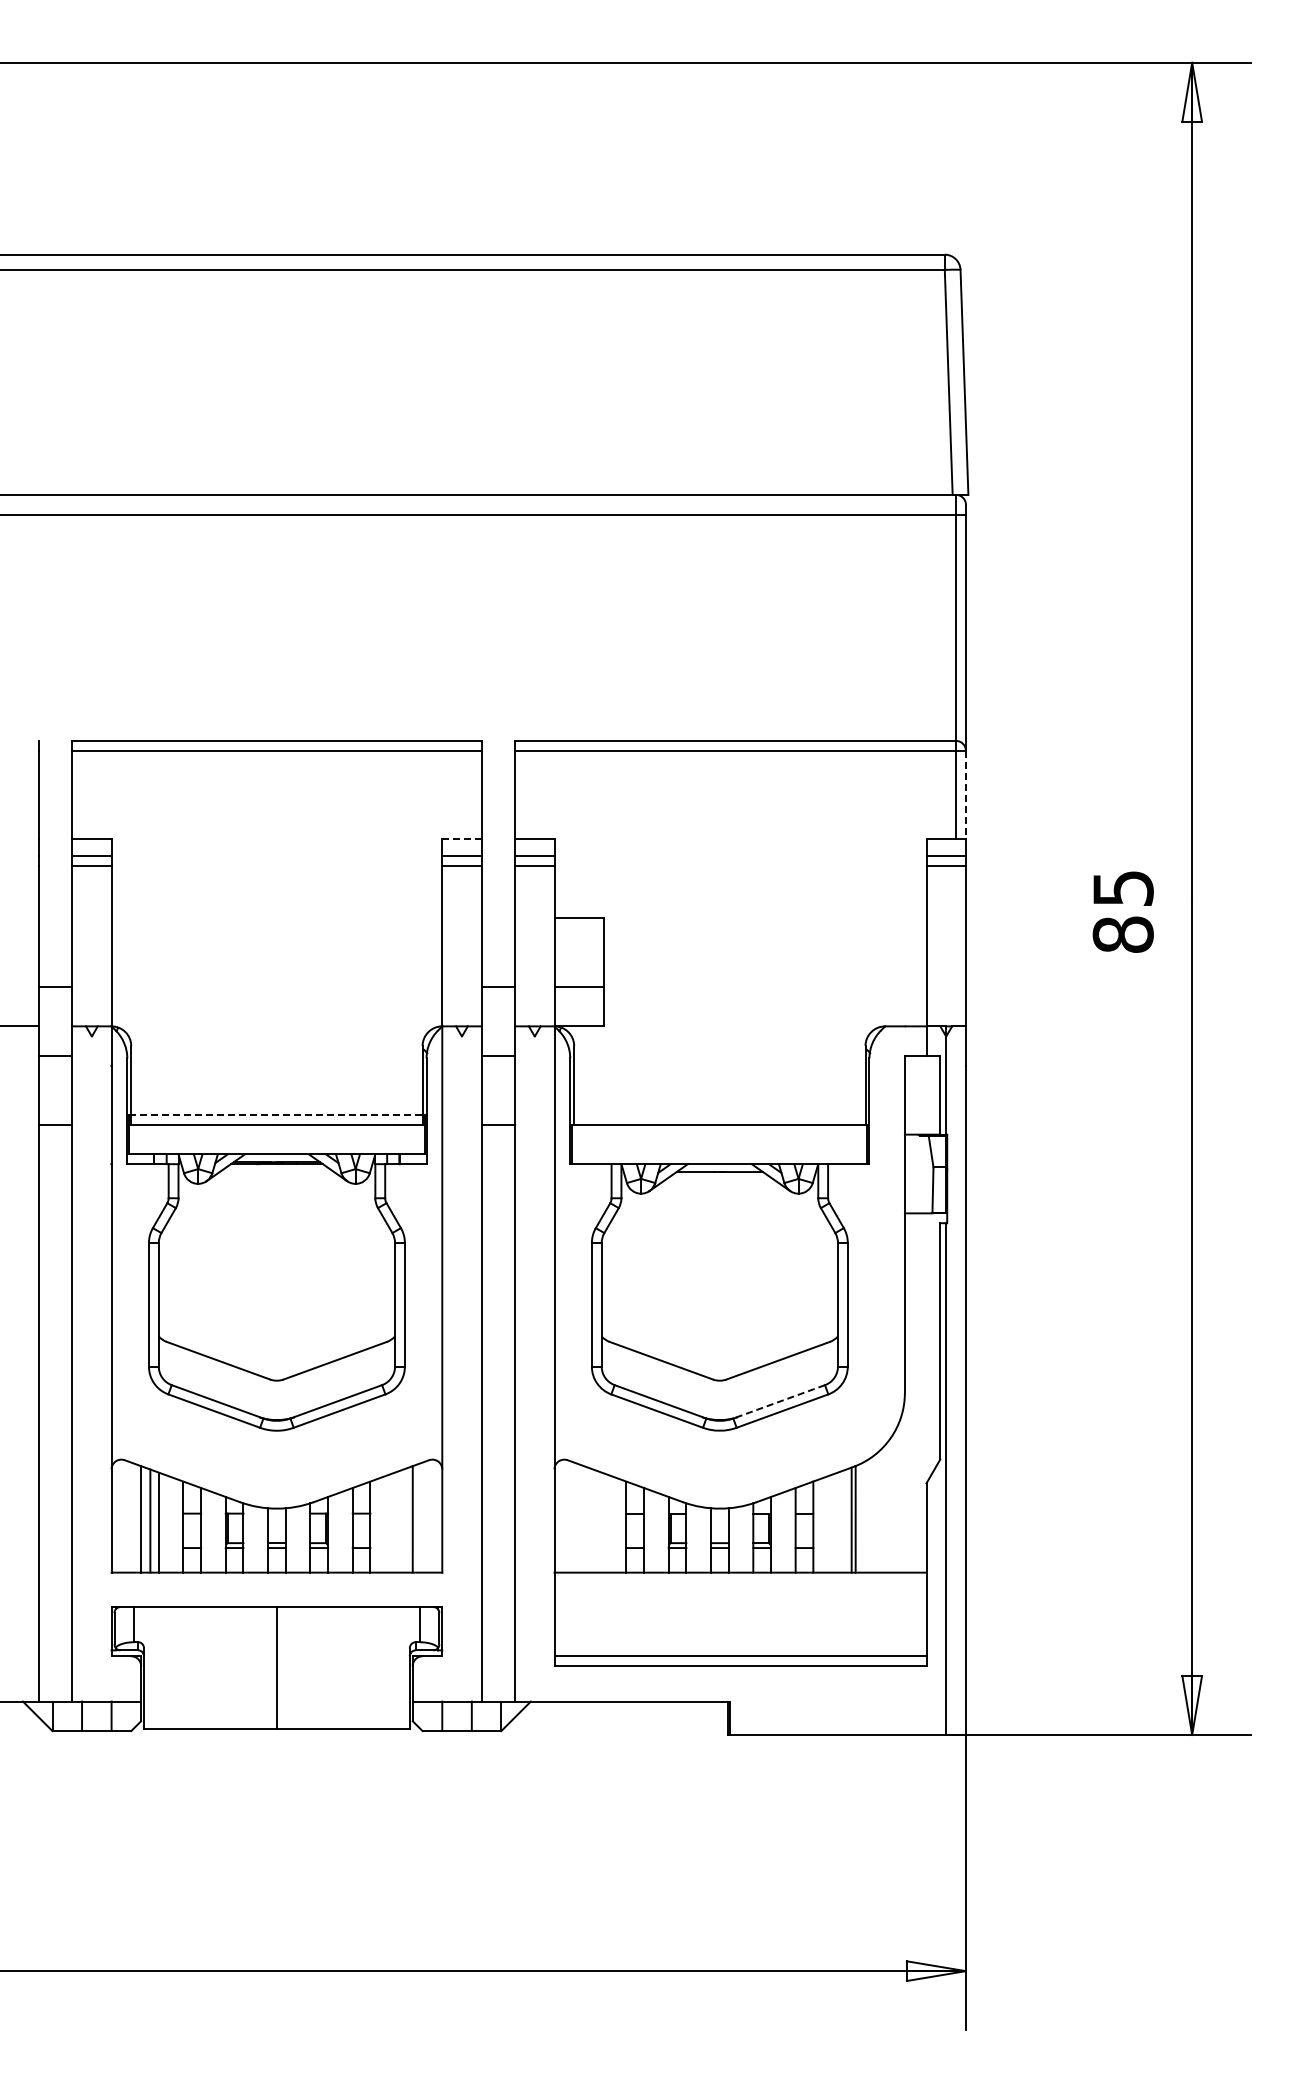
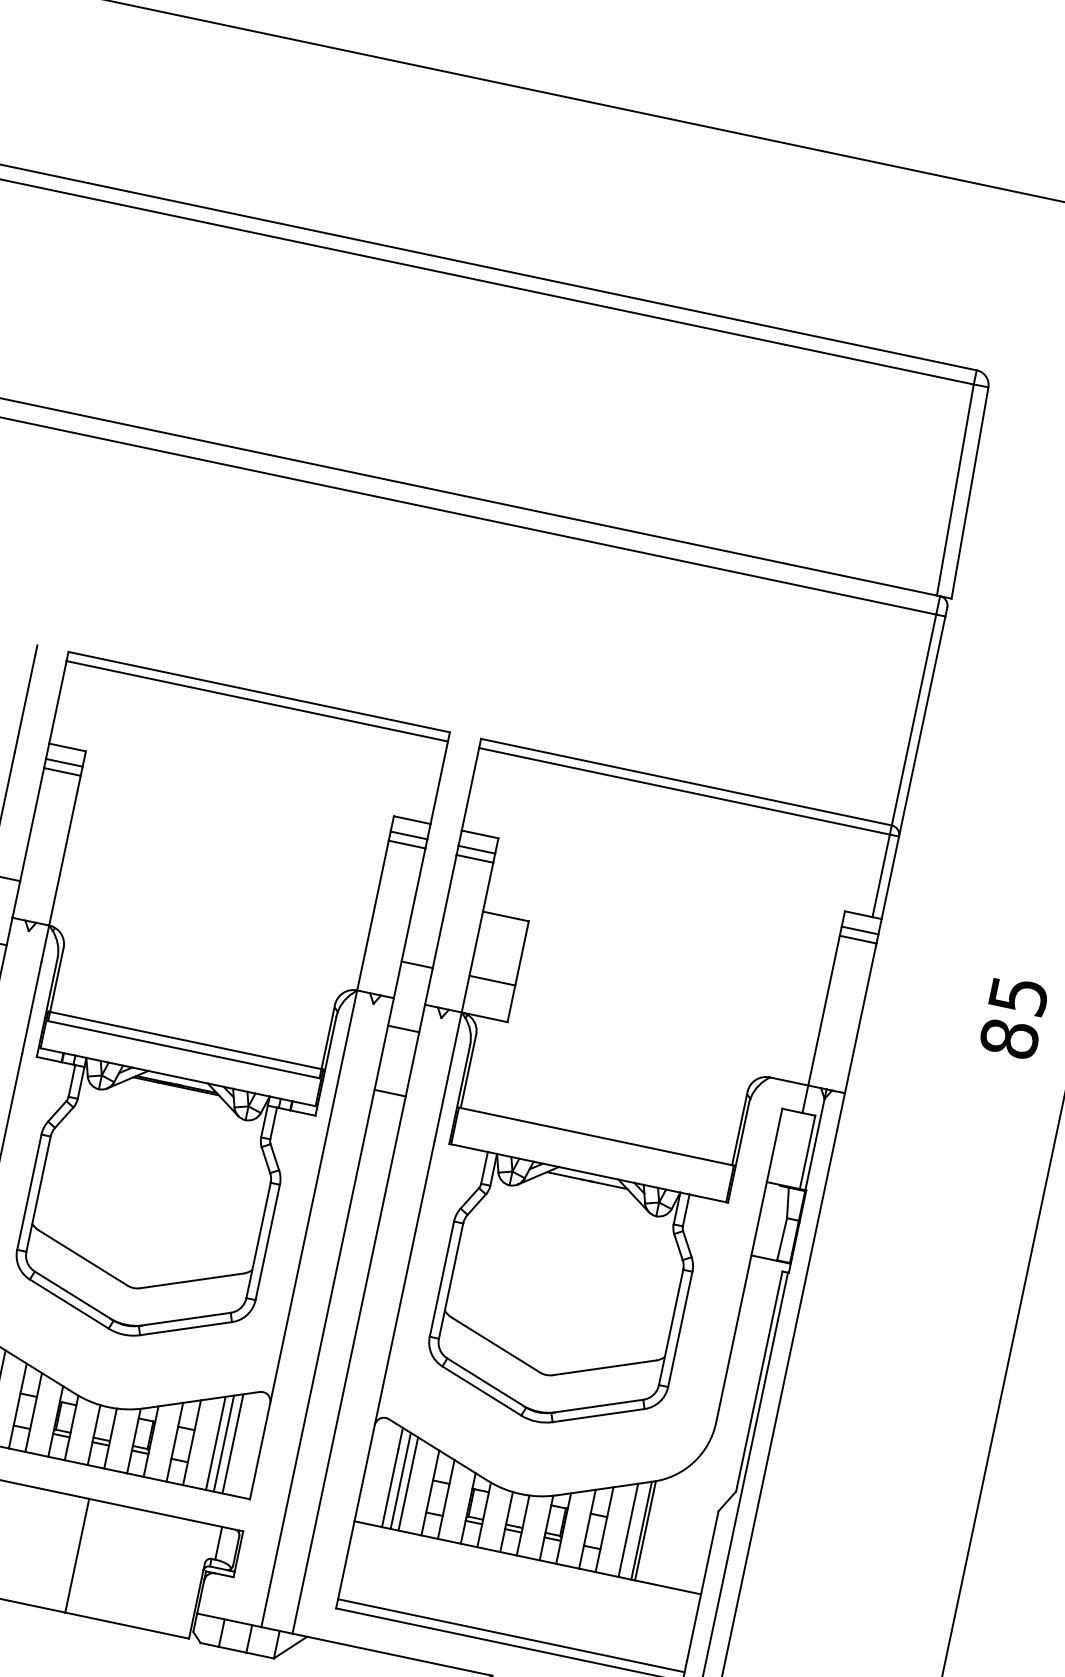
line: (965, 795) -> (889, 878), dashed -> solid
line: (461, 839) -> (411, 820), dashed -> solid
line: (276, 1114) -> (185, 1040), dashed -> solid
line: (779, 1401) -> (597, 1406), dashed -> solid
line: (584, 1519) -> (392, 1477), added
line: (403, 1520) -> (224, 1443), added
line: (593, 1520) -> (401, 1480), added
line: (395, 1522) -> (216, 1443), added
line: (601, 1522) -> (408, 1483), added
line: (837, 1522) -> (627, 1530), added

